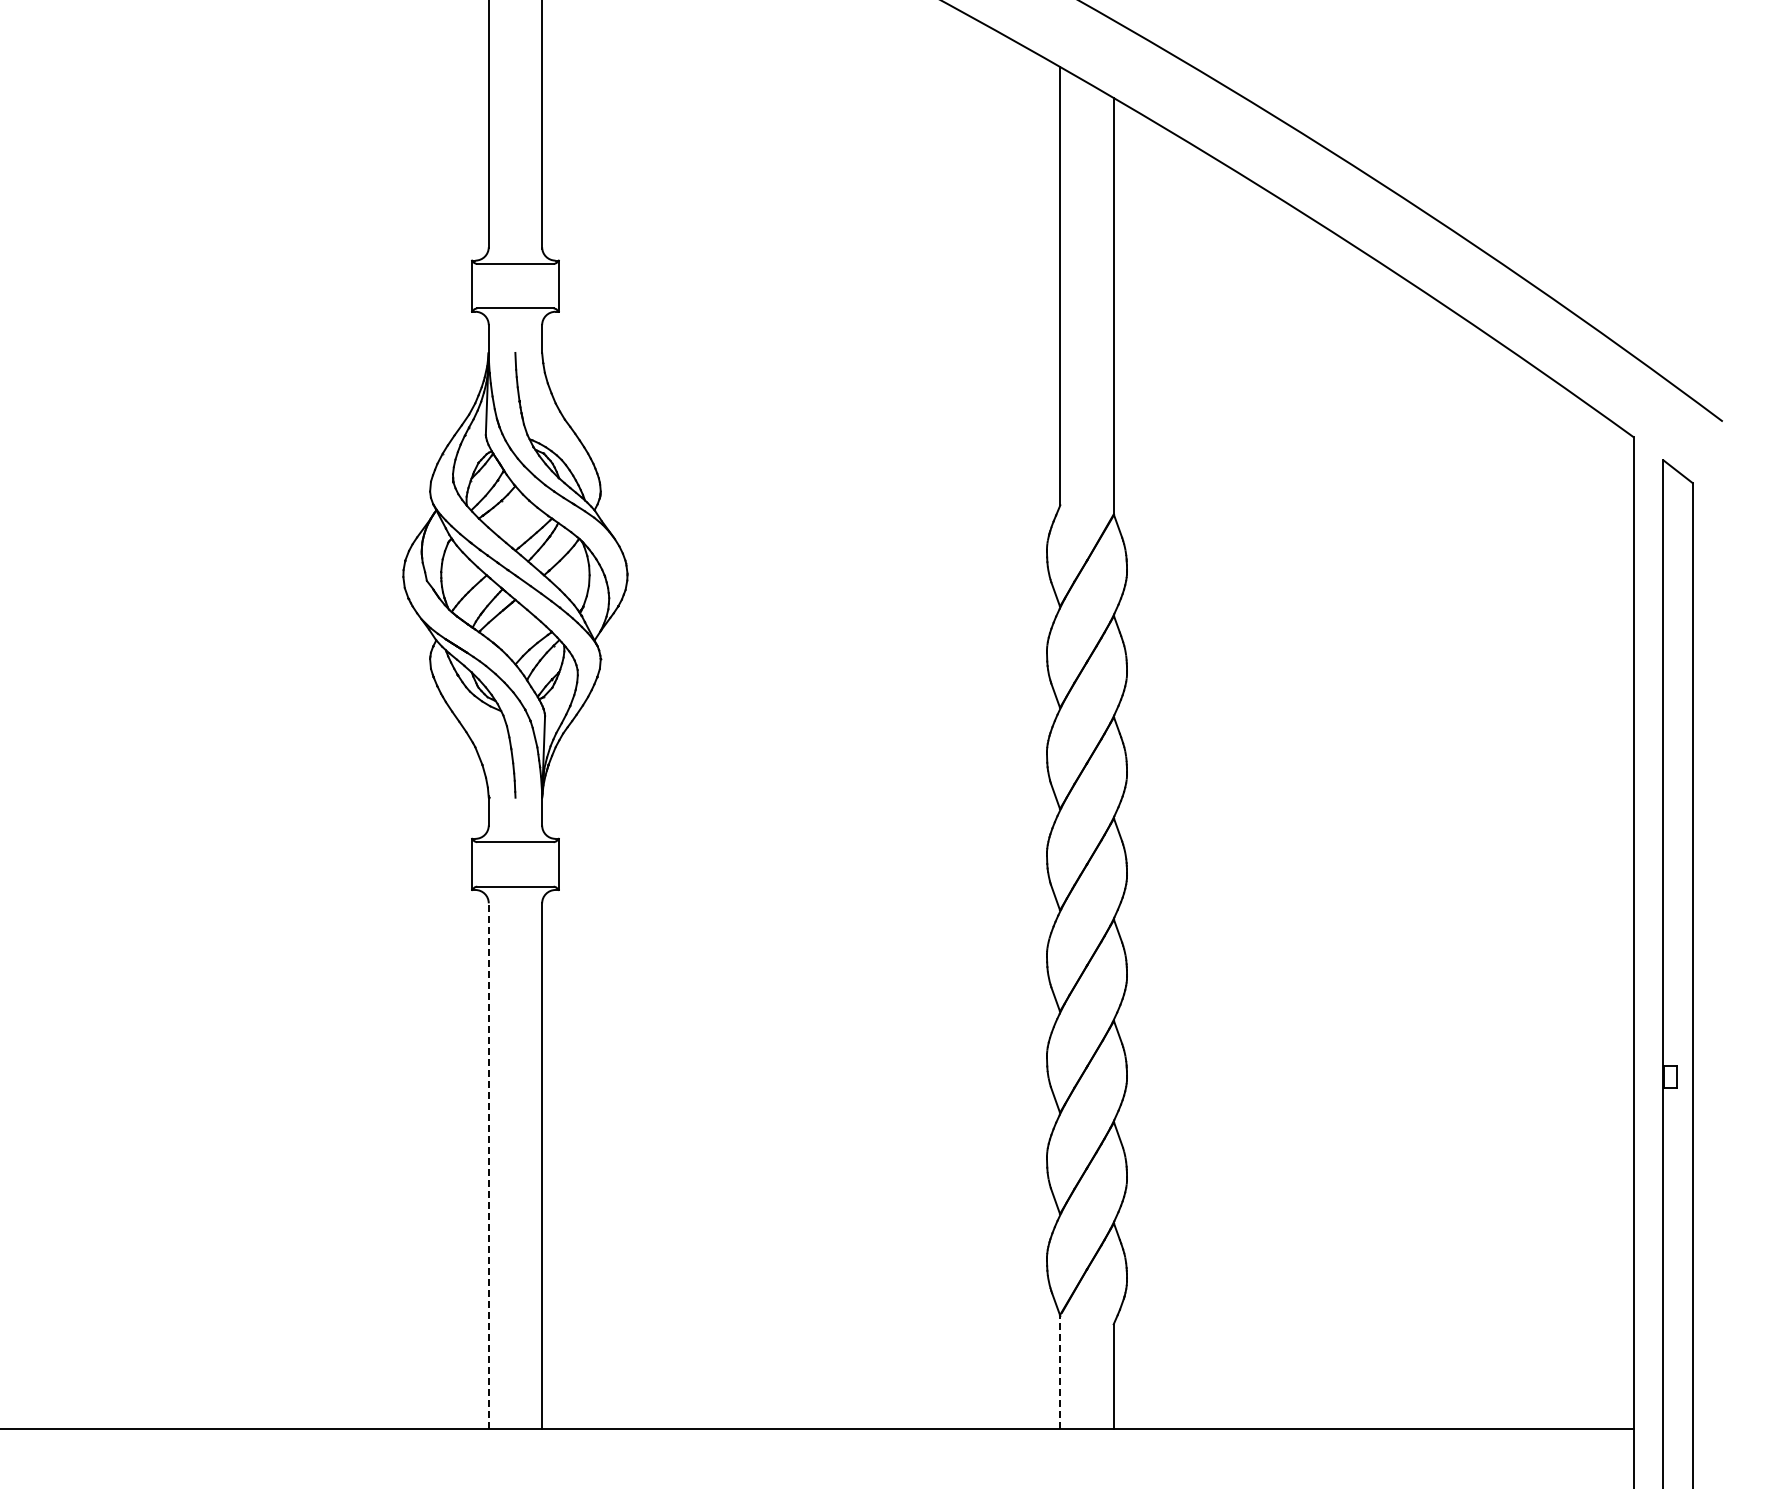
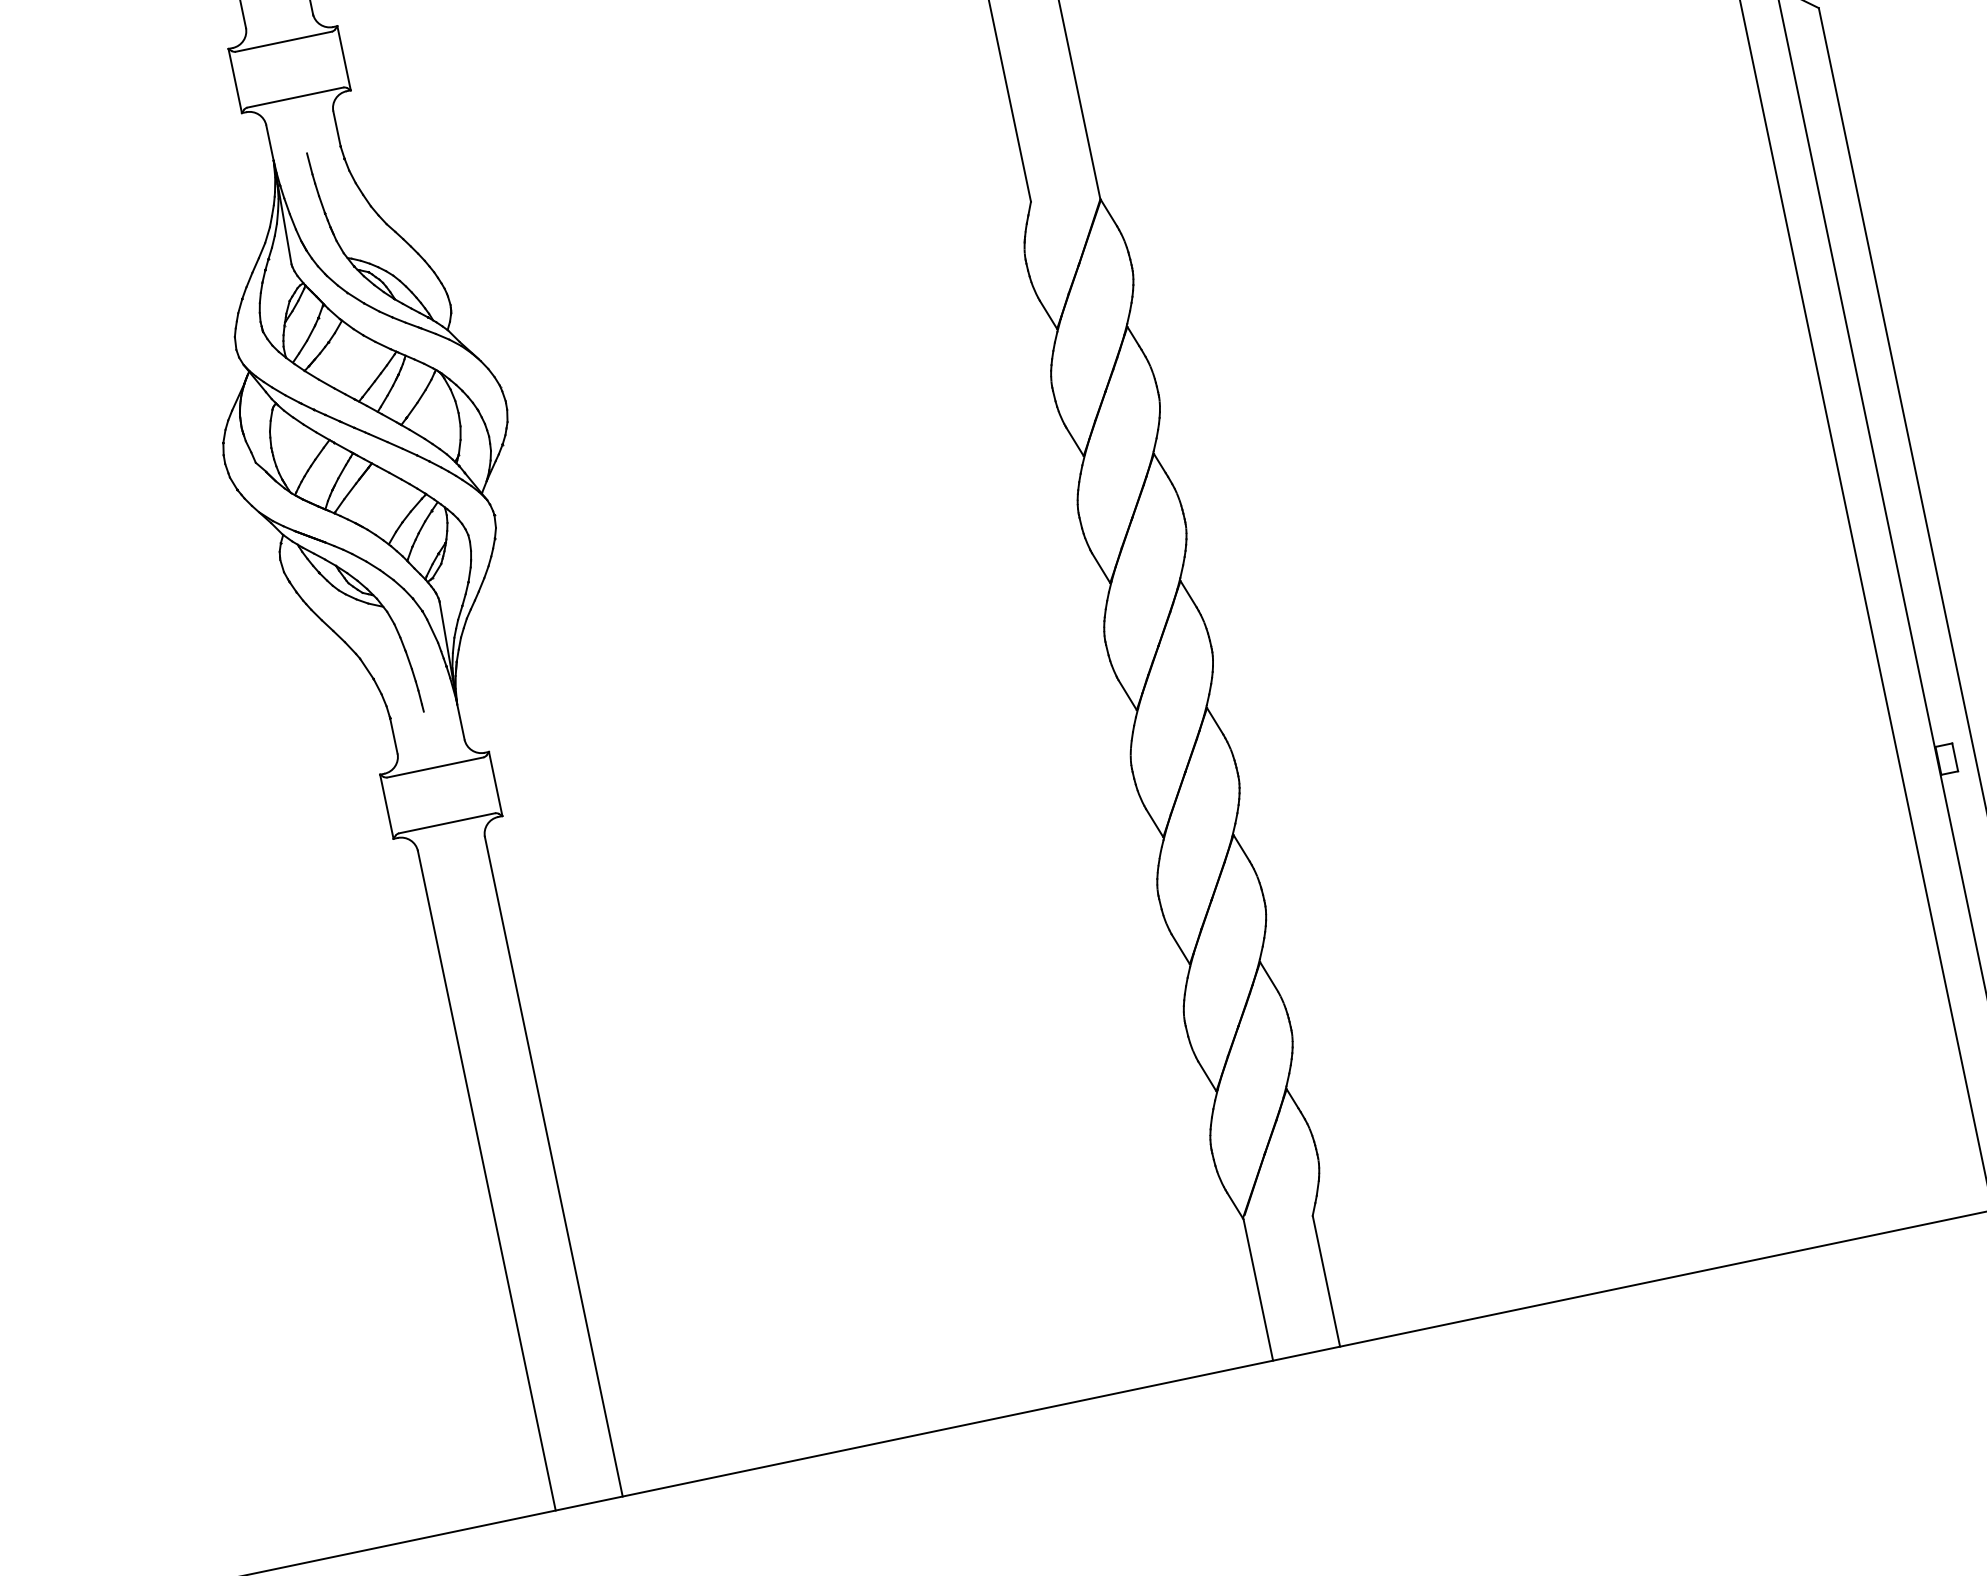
line: (488, 1165) -> (486, 1180), dashed -> solid
line: (1060, 1371) -> (1258, 1288), dashed -> solid

